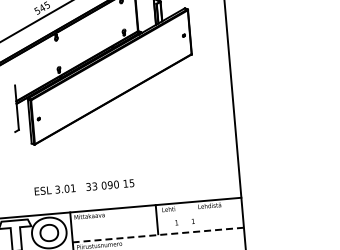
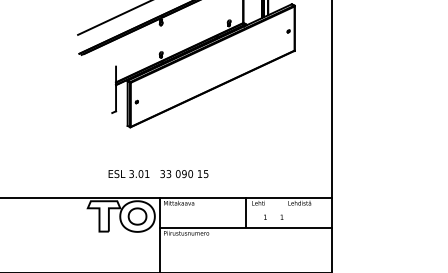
text: (84, 187) -> (158, 174), moved
line: (158, 234) -> (246, 227), dashed -> solid

